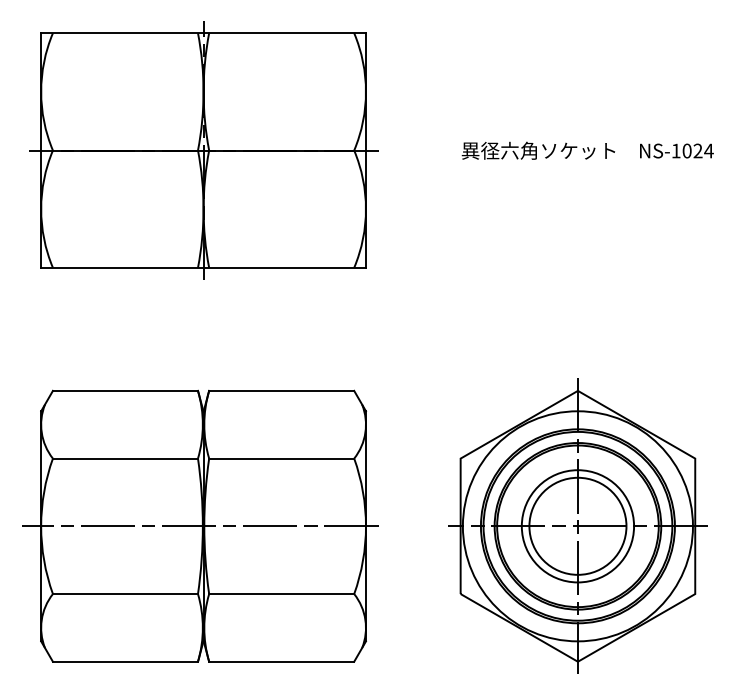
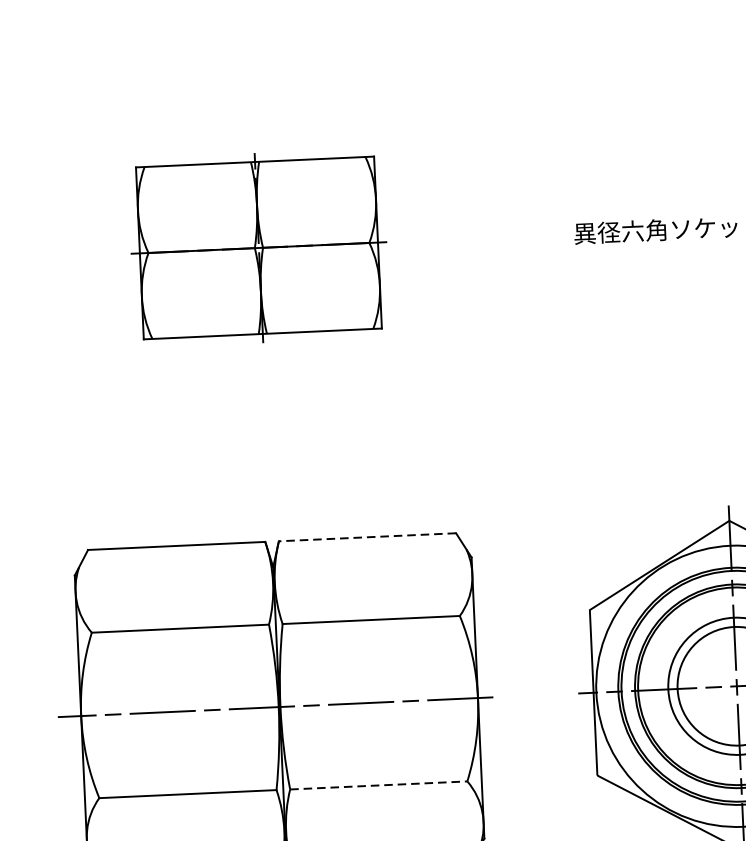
part: (203, 150) -> (258, 247), size x0.6
line: (281, 390) -> (367, 536), solid -> dashed
line: (281, 594) -> (378, 786), solid -> dashed

